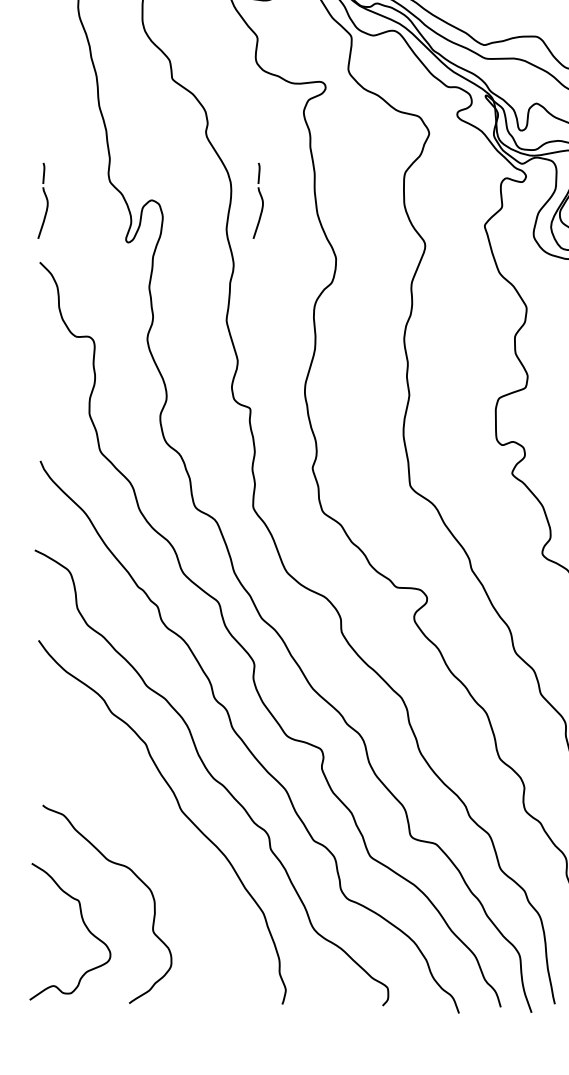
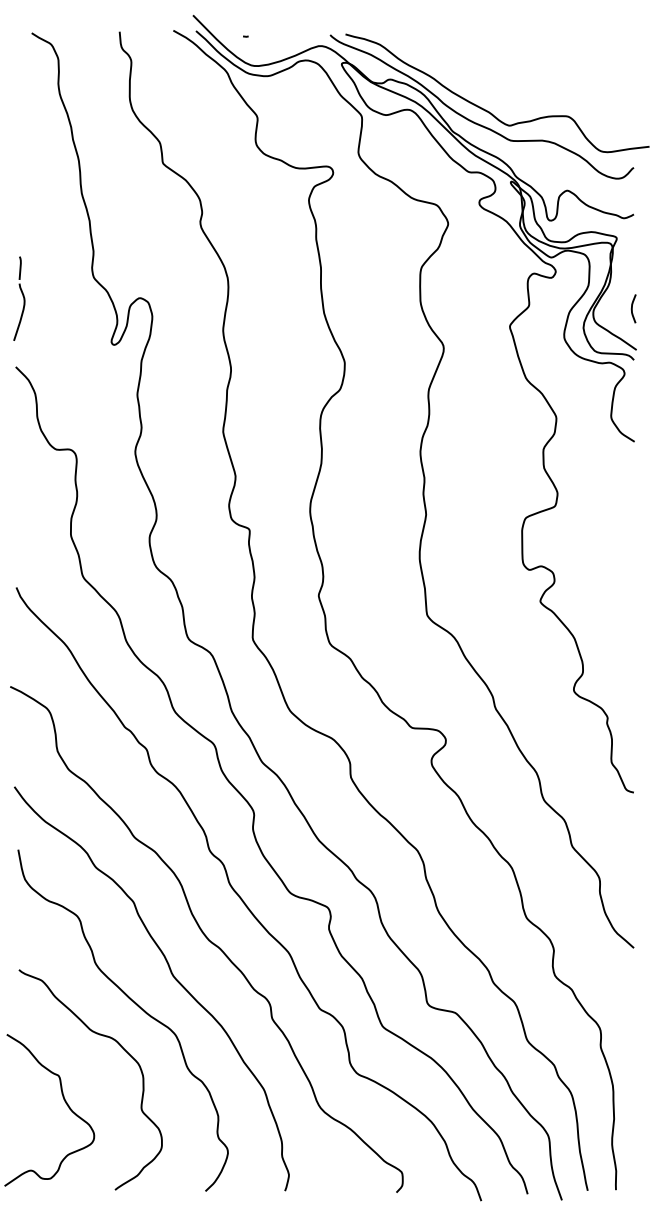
part: (258, 200) -> (258, 298), removed
curve: (148, 837) -> (136, 1005), added

